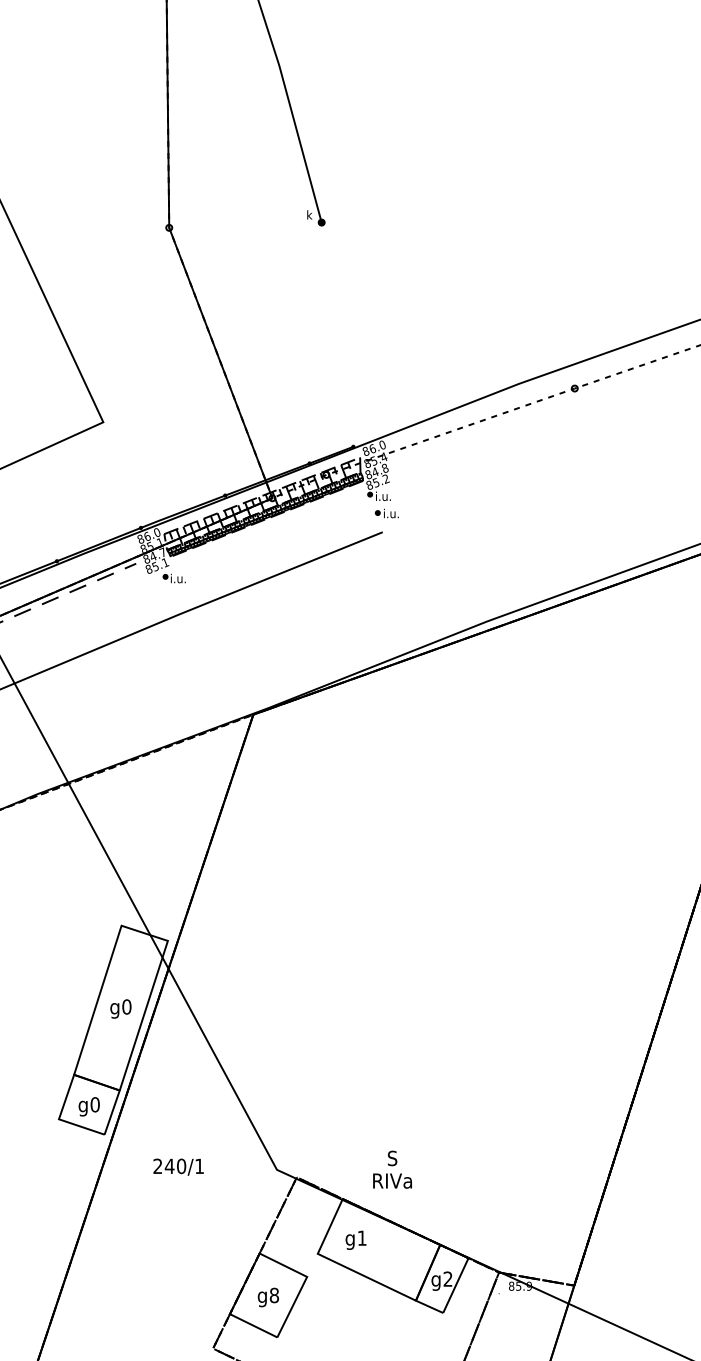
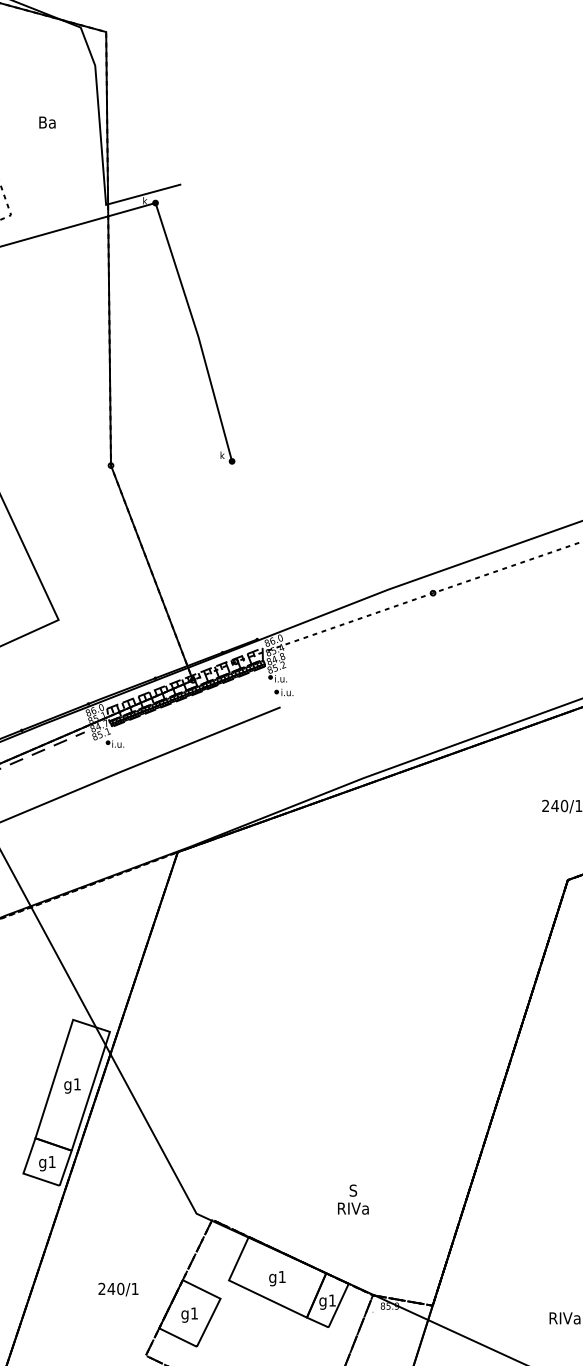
text: (127, 1007) -> (77, 1084), g0 -> g1
text: (94, 1104) -> (51, 1161), g0 -> g1
text: (178, 1167) -> (118, 1289), moved
text: (392, 1169) -> (353, 1199), moved
text: (356, 1240) -> (277, 1278), moved
text: (448, 1279) -> (332, 1300), g2 -> g1
text: (274, 1295) -> (194, 1313), g8 -> g1

